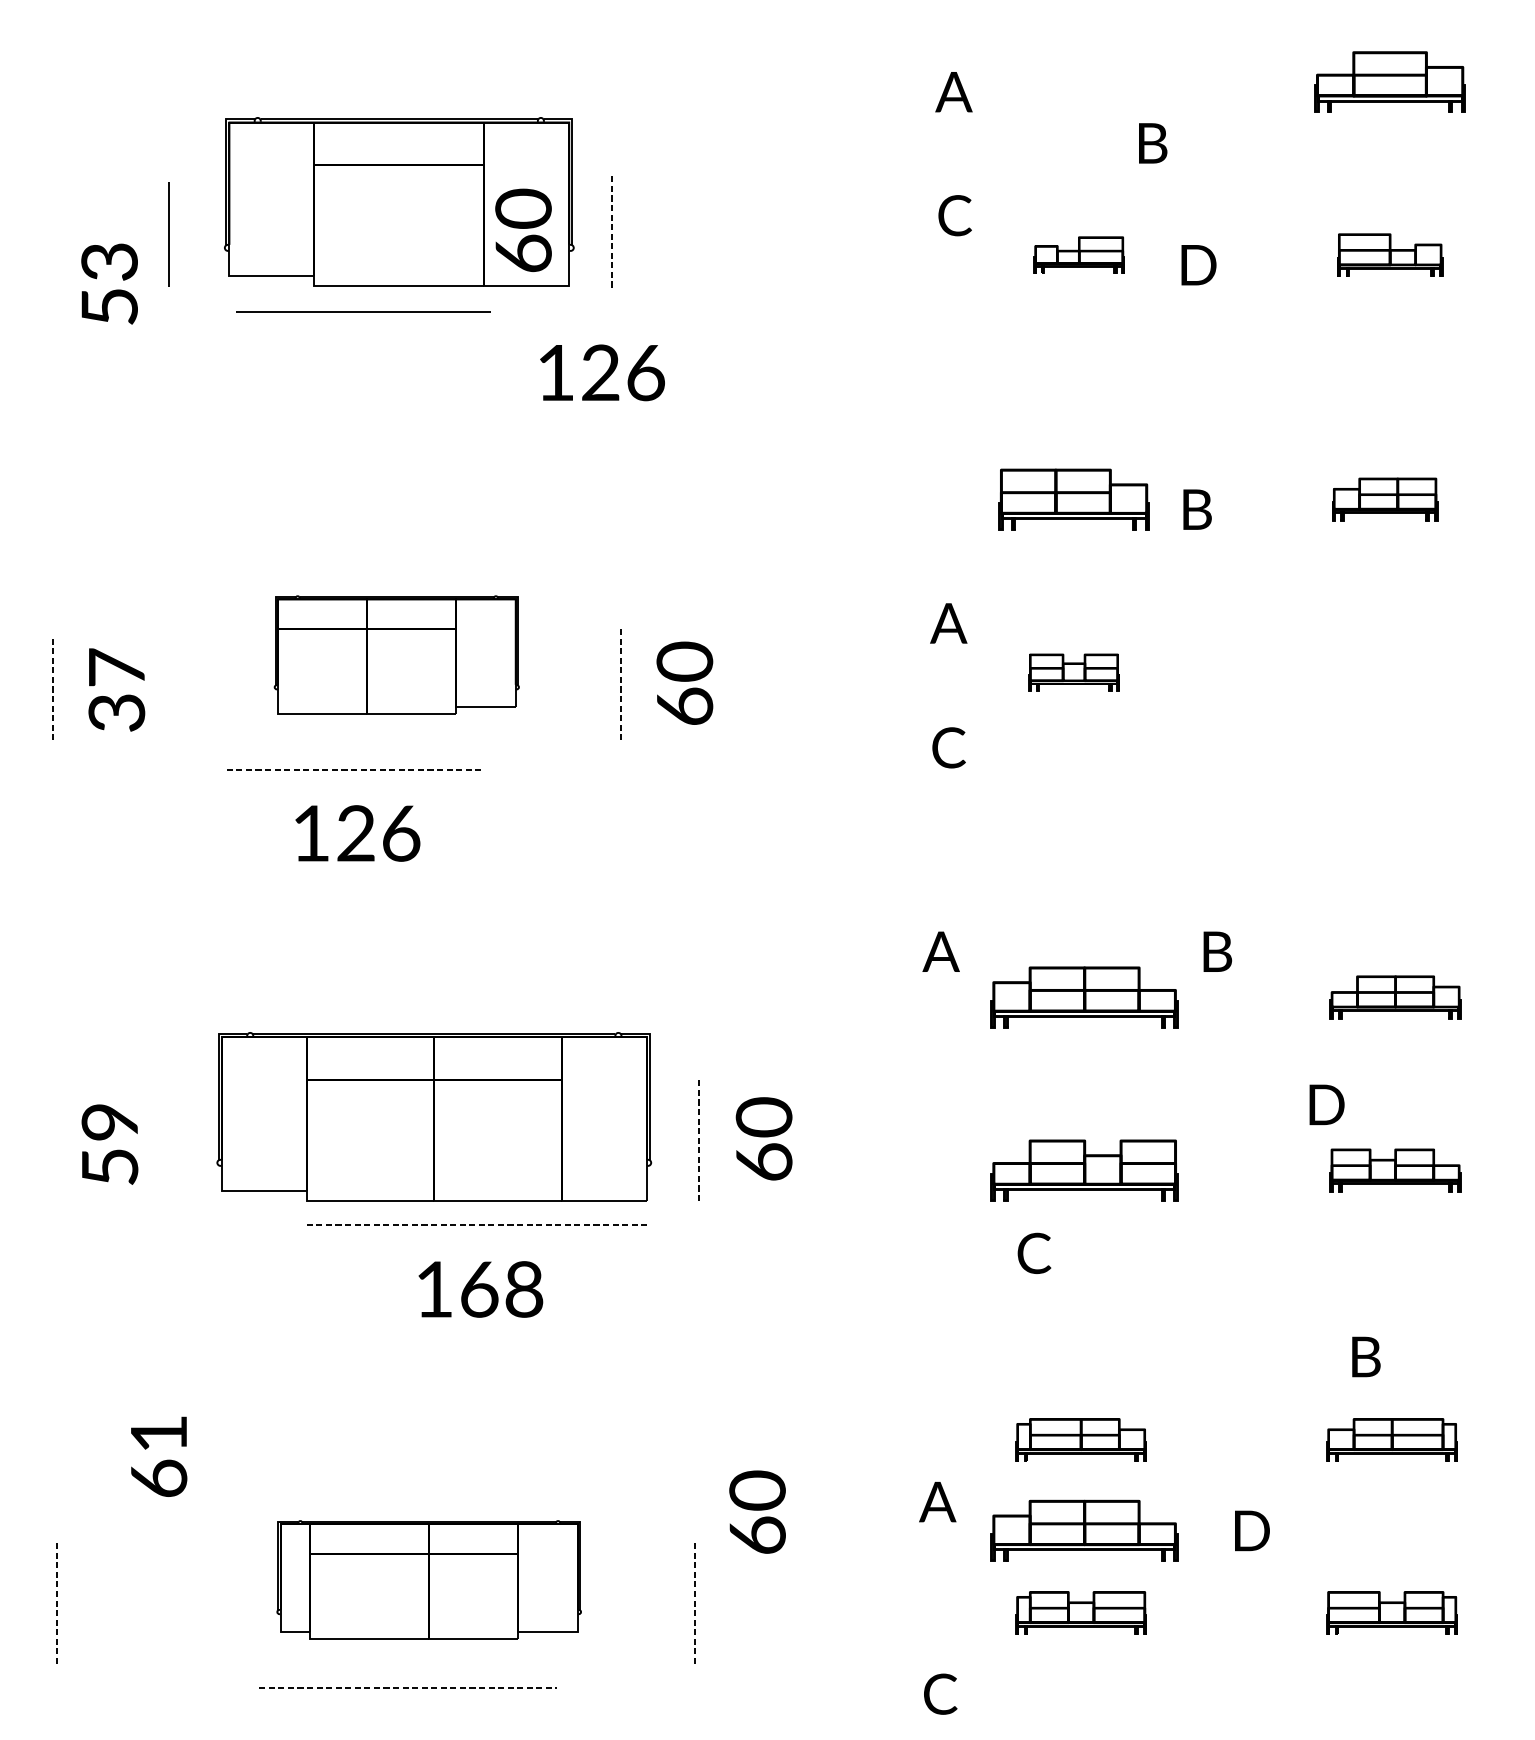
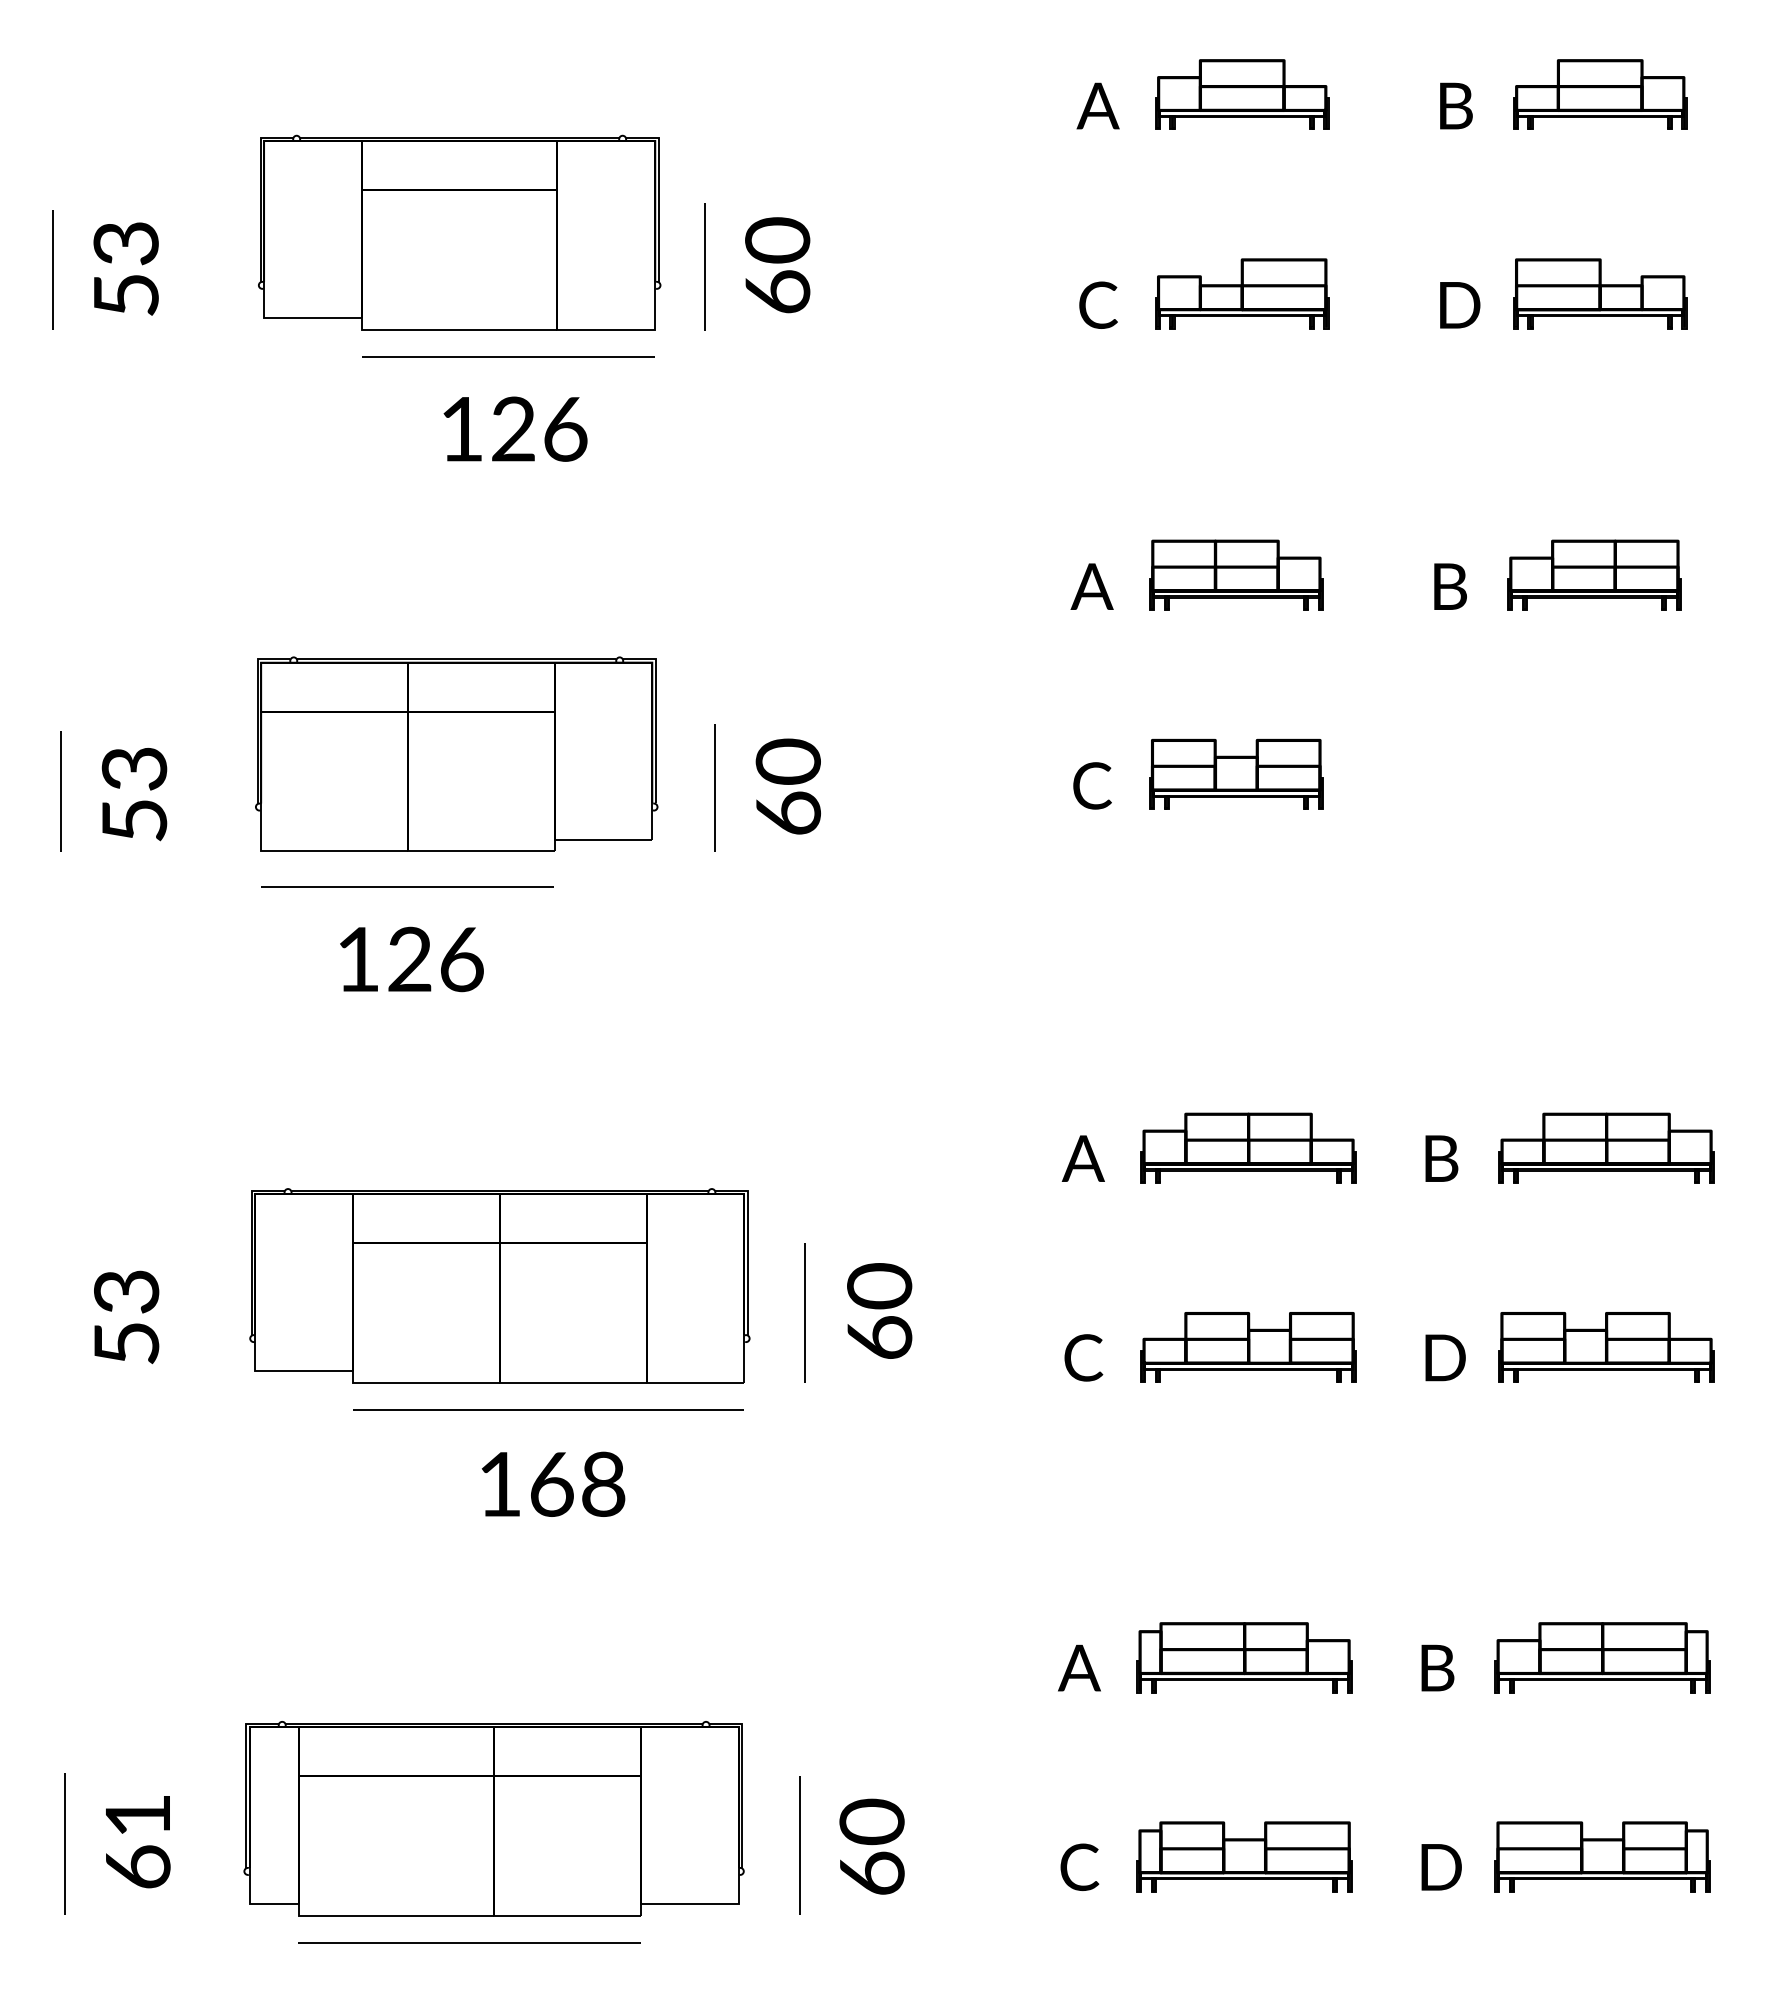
part: (1079, 82) -> (1242, 94), added
text: (1153, 142) -> (1456, 105), moved
text: (955, 215) -> (1098, 304), moved
text: (523, 230) -> (777, 265), moved
line: (612, 231) -> (704, 266), dashed -> solid
line: (168, 234) -> (52, 269), moved
part: (1079, 254) -> (1242, 293), size x1.67
part: (1390, 254) -> (1600, 293), size x1.43
text: (1199, 265) -> (1460, 305), moved
text: (109, 283) -> (125, 268), moved
line: (363, 312) -> (508, 356), moved
text: (602, 372) -> (515, 428), moved
part: (1385, 499) -> (1594, 574), size x1.43
text: (1197, 509) -> (1450, 586), moved
text: (948, 623) -> (1091, 586), moved
part: (396, 654) -> (456, 753), size x1.43
part: (1074, 671) -> (1236, 773), size x1.67
line: (620, 684) -> (714, 787), dashed -> solid
line: (53, 687) -> (61, 791), dashed -> solid
text: (116, 690) -> (134, 794), 37 -> 53
text: (949, 747) -> (1092, 785), moved
line: (353, 770) -> (407, 886), dashed -> solid
text: (940, 951) -> (1082, 1158), moved
text: (1217, 951) -> (1441, 1158), moved
part: (1395, 996) -> (1606, 1147), size x1.43
text: (1326, 1104) -> (1445, 1357), moved
text: (109, 1121) -> (126, 1291), 59 -> 53
line: (699, 1140) -> (805, 1312), dashed -> solid
part: (1395, 1170) -> (1606, 1347), size x1.43
line: (476, 1225) -> (548, 1410), dashed -> solid
text: (1034, 1253) -> (1083, 1357), moved
text: (1366, 1356) -> (1437, 1667), moved
part: (1081, 1439) -> (1244, 1657), size x1.43
part: (1392, 1439) -> (1602, 1657), size x1.43
text: (159, 1457) -> (138, 1842), moved
text: (937, 1501) -> (1079, 1667), moved
text: (757, 1511) -> (871, 1846), moved
part: (1084, 1530) -> (1248, 1761), removed
text: (1252, 1531) -> (1441, 1867), moved
part: (428, 1579) -> (493, 1818), size x1.43
line: (56, 1601) -> (65, 1843), dashed -> solid
line: (695, 1603) -> (800, 1845), dashed -> solid
part: (1081, 1612) -> (1244, 1856), size x1.43
part: (1392, 1612) -> (1602, 1856), size x1.43
line: (408, 1687) -> (470, 1942), dashed -> solid
text: (940, 1693) -> (1079, 1866), moved

